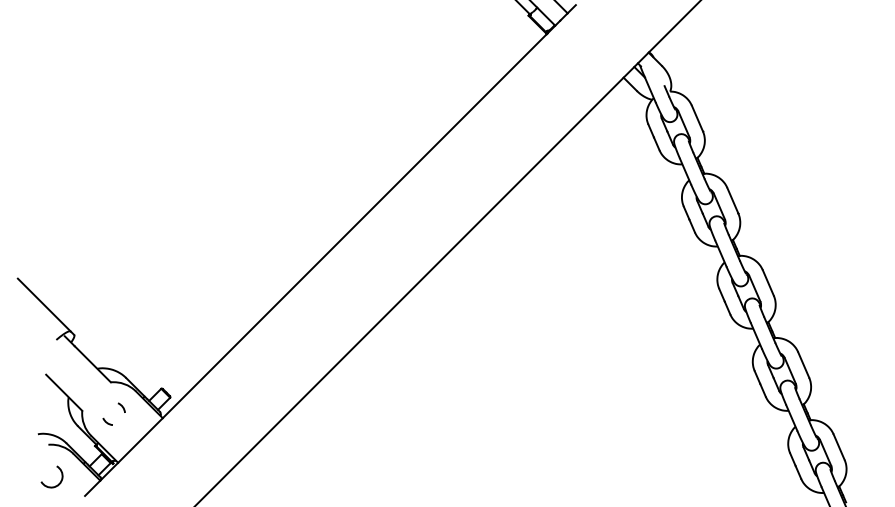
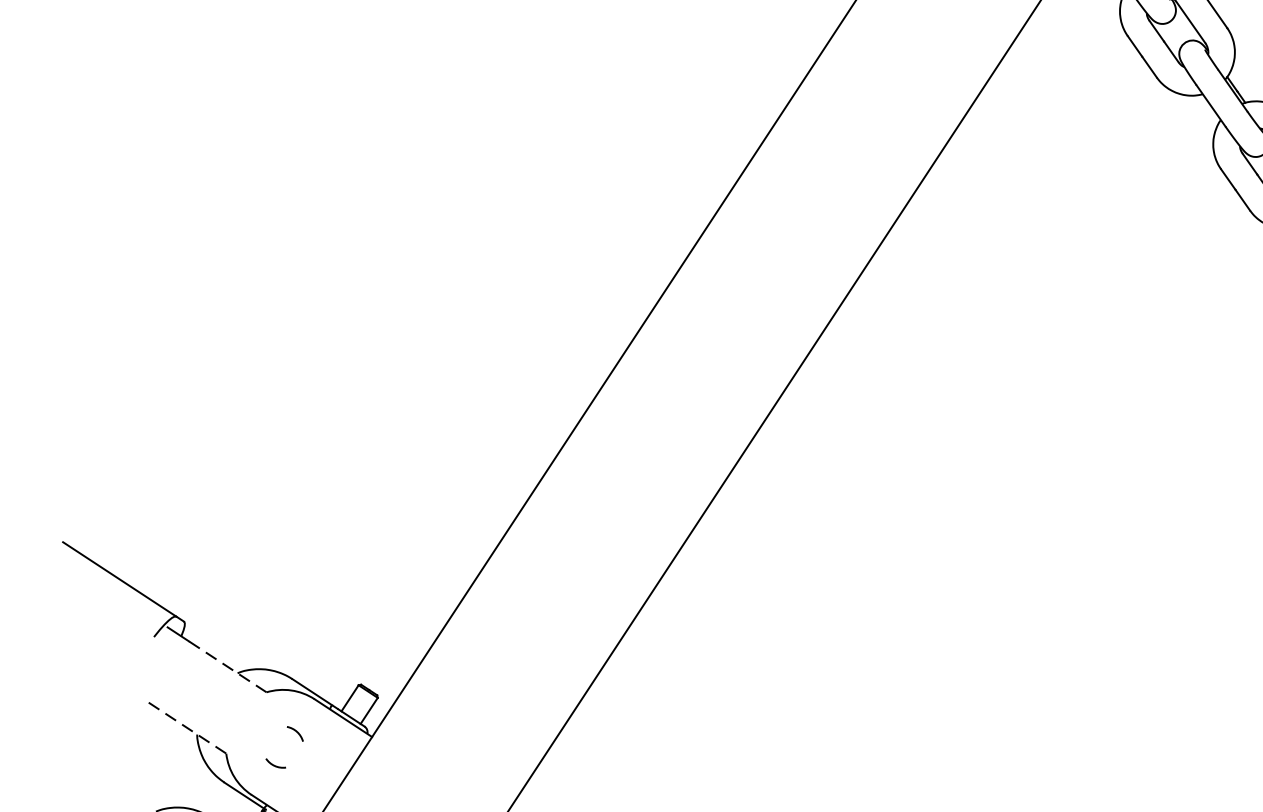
line: (92, 364) -> (227, 667), solid -> dashed
line: (64, 392) -> (187, 727), solid -> dashed

